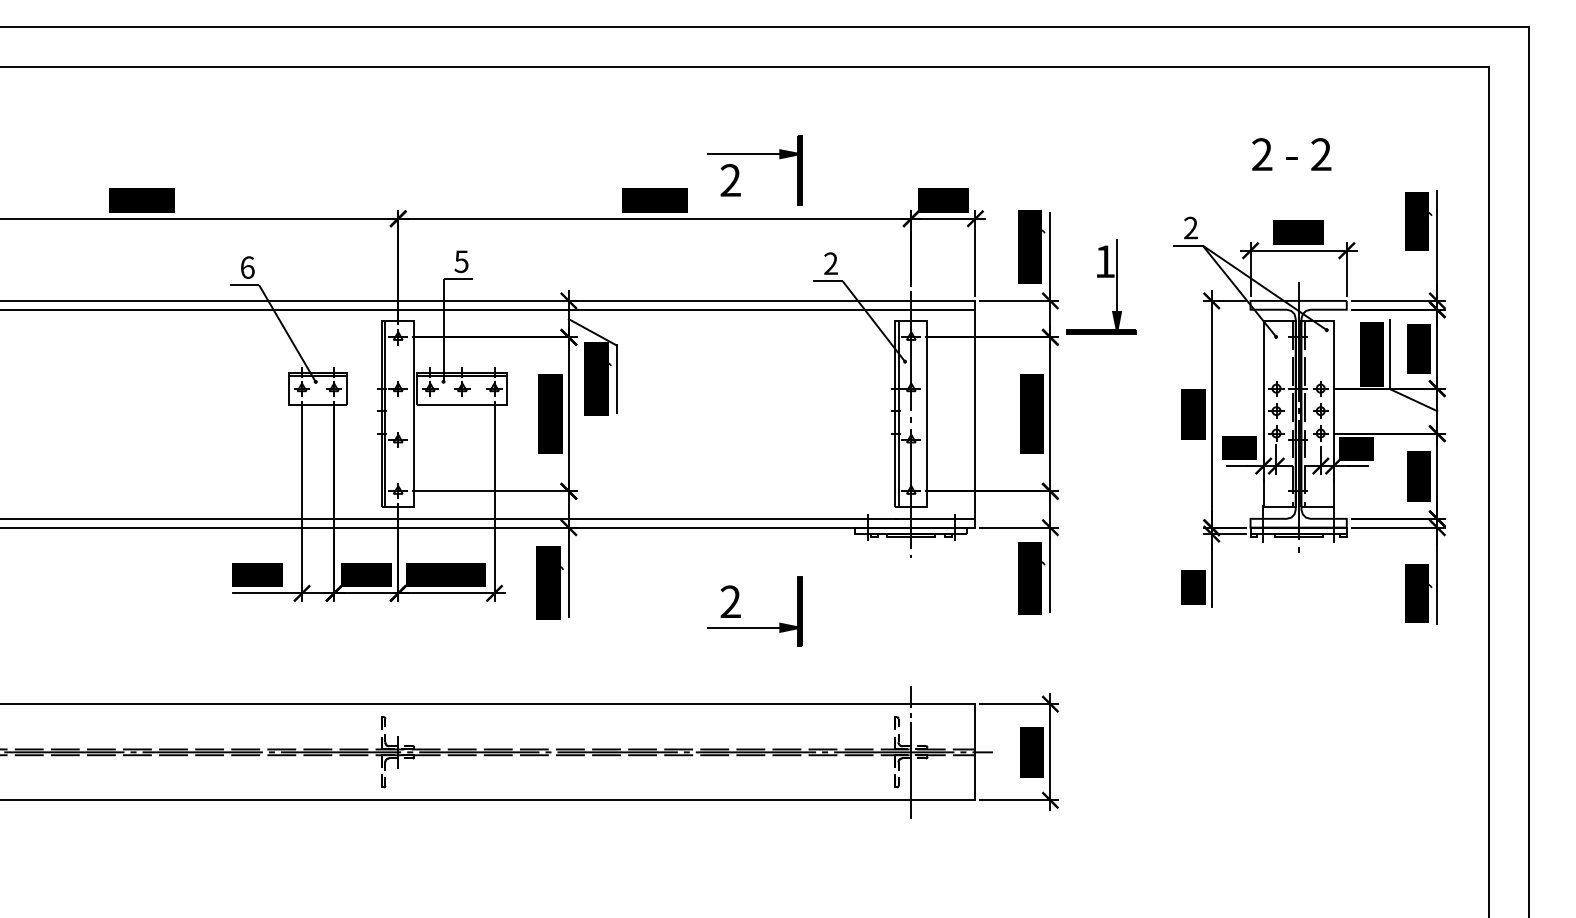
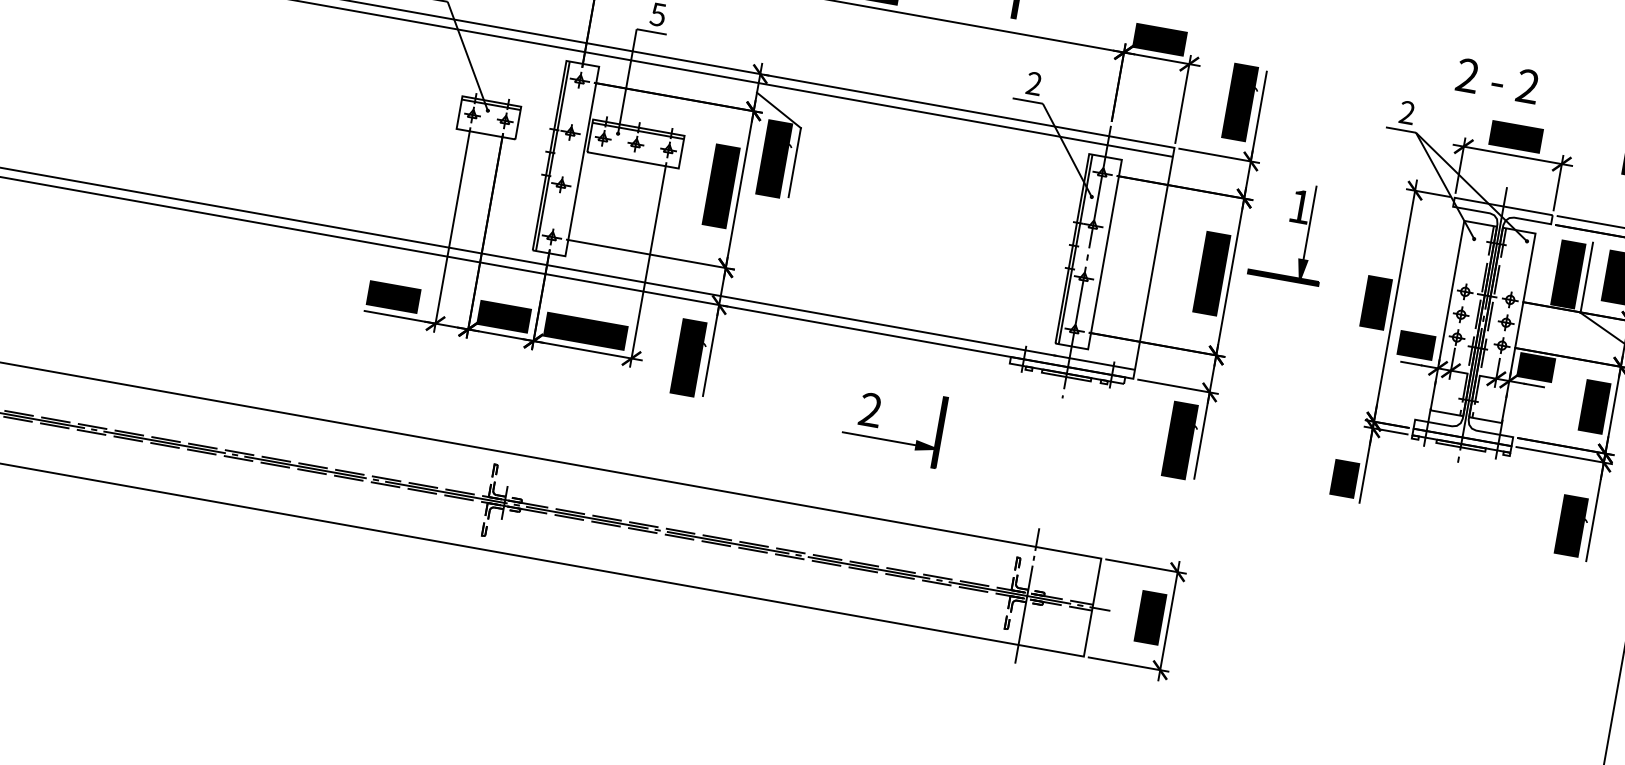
text: (1291, 154) -> (1497, 80), moved
part: (1101, 277) -> (1293, 222), moved

